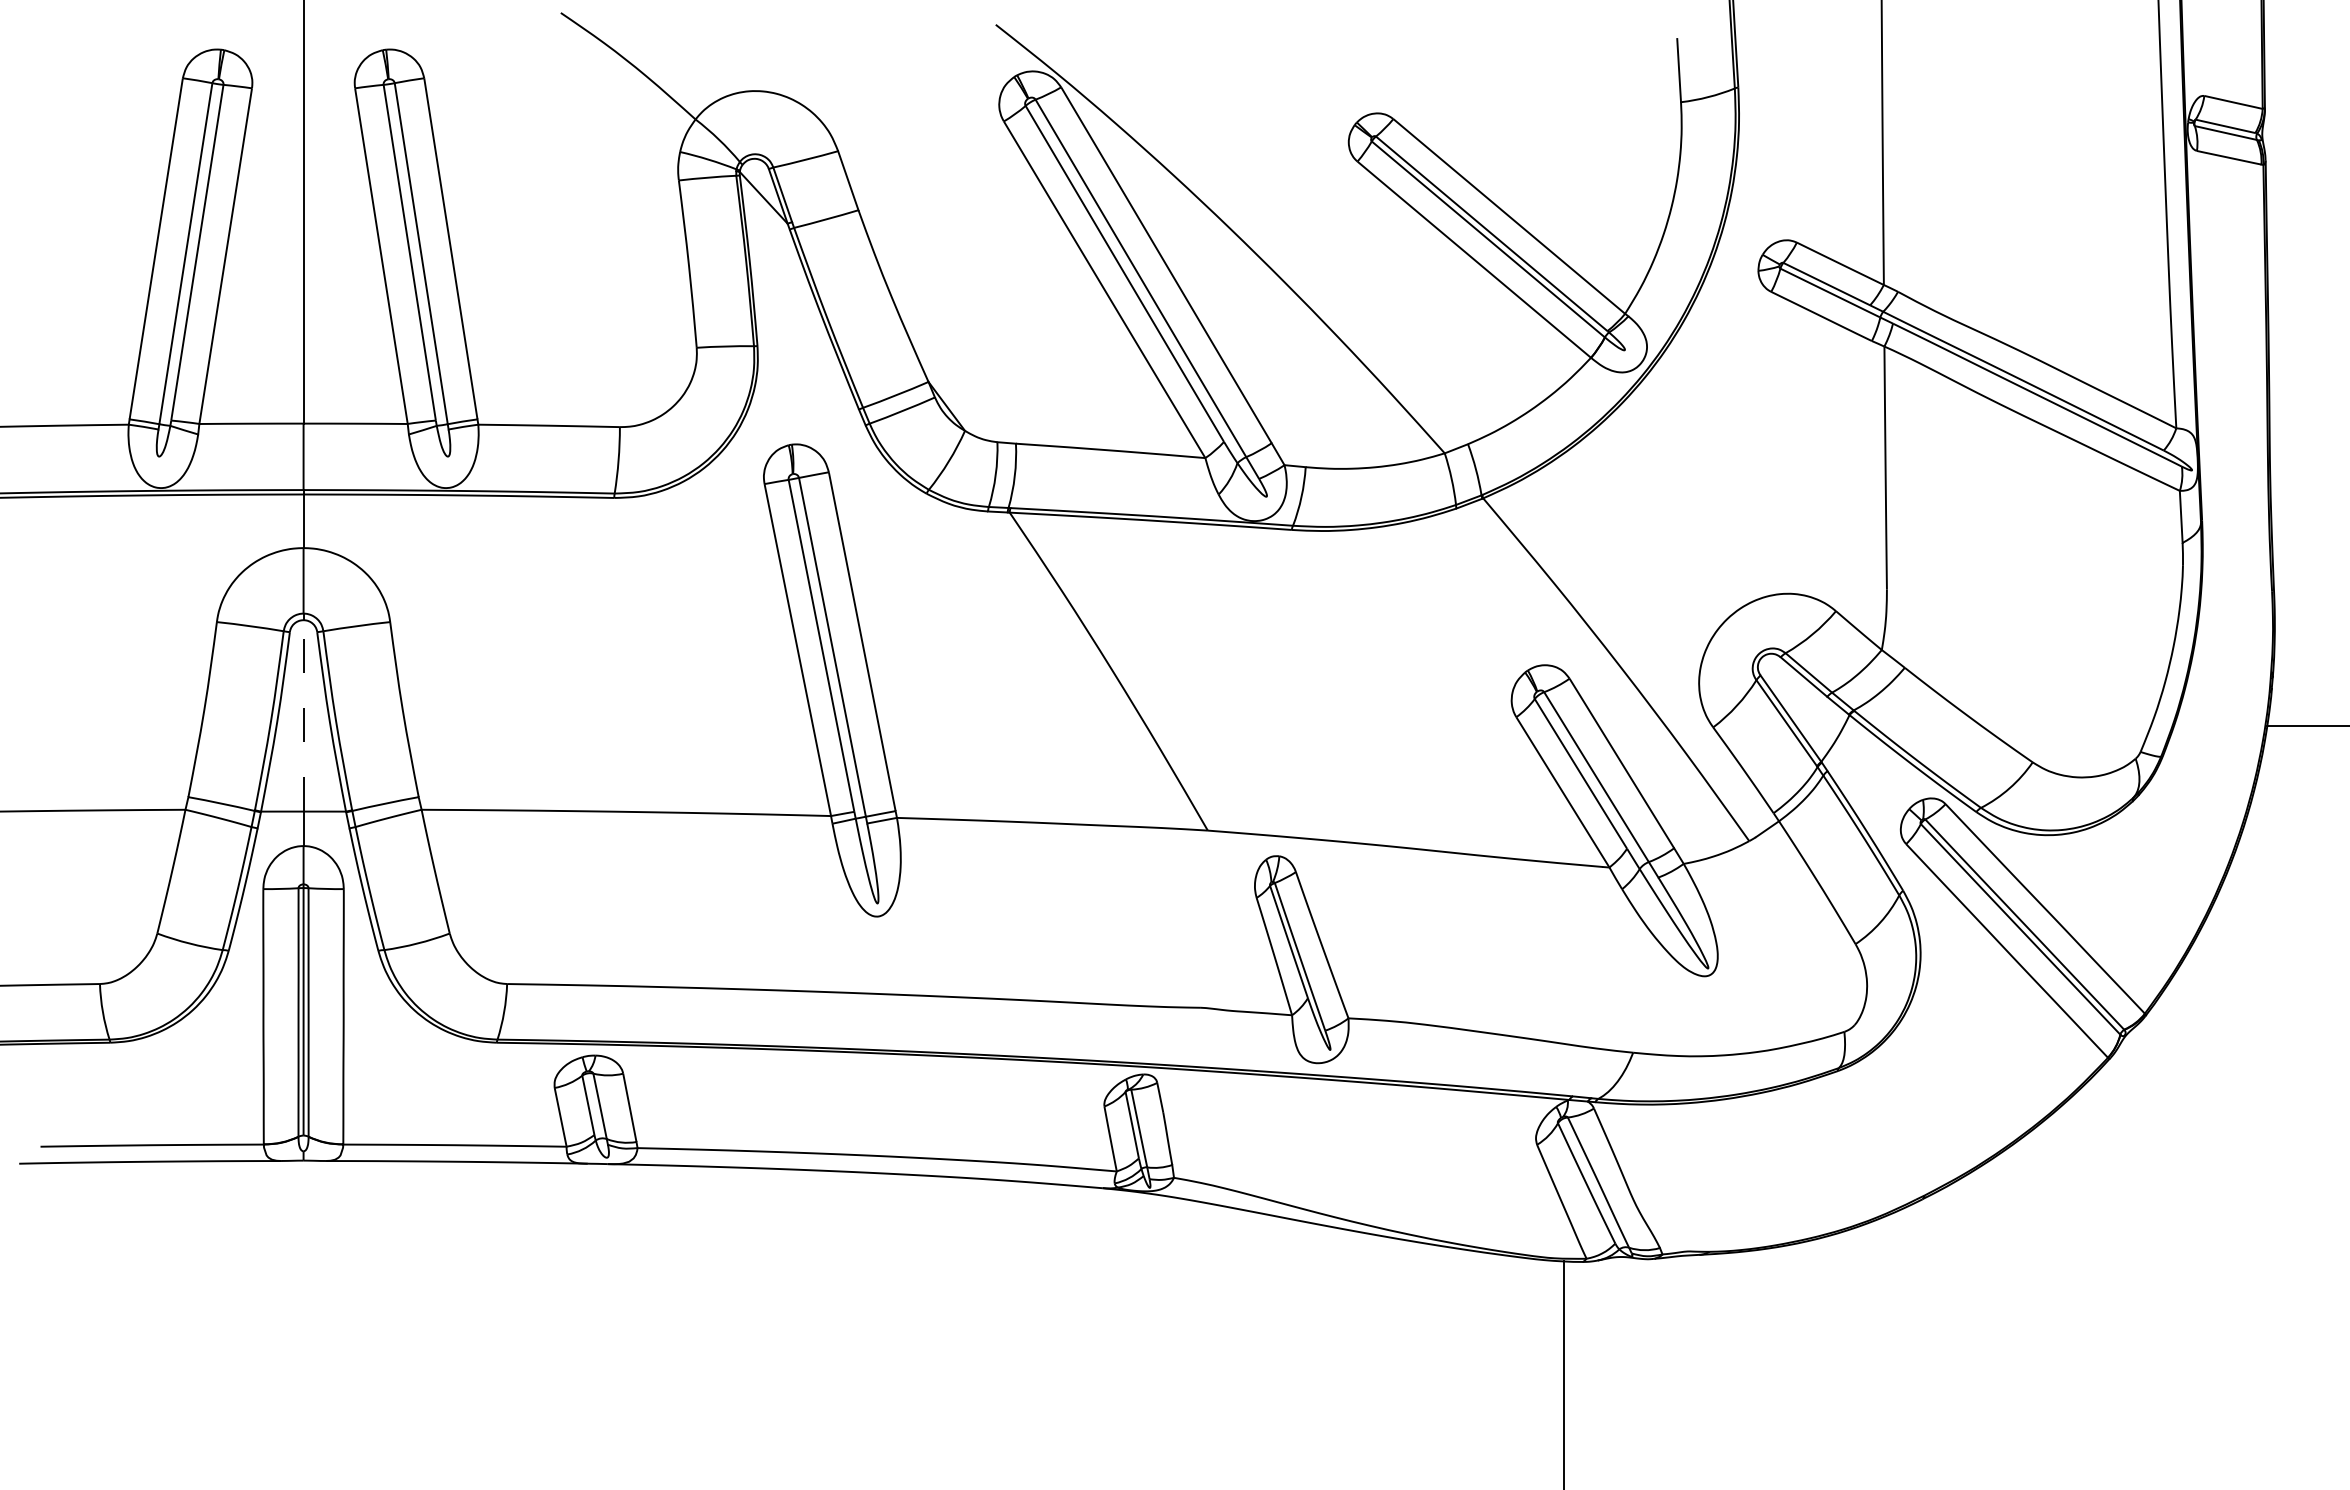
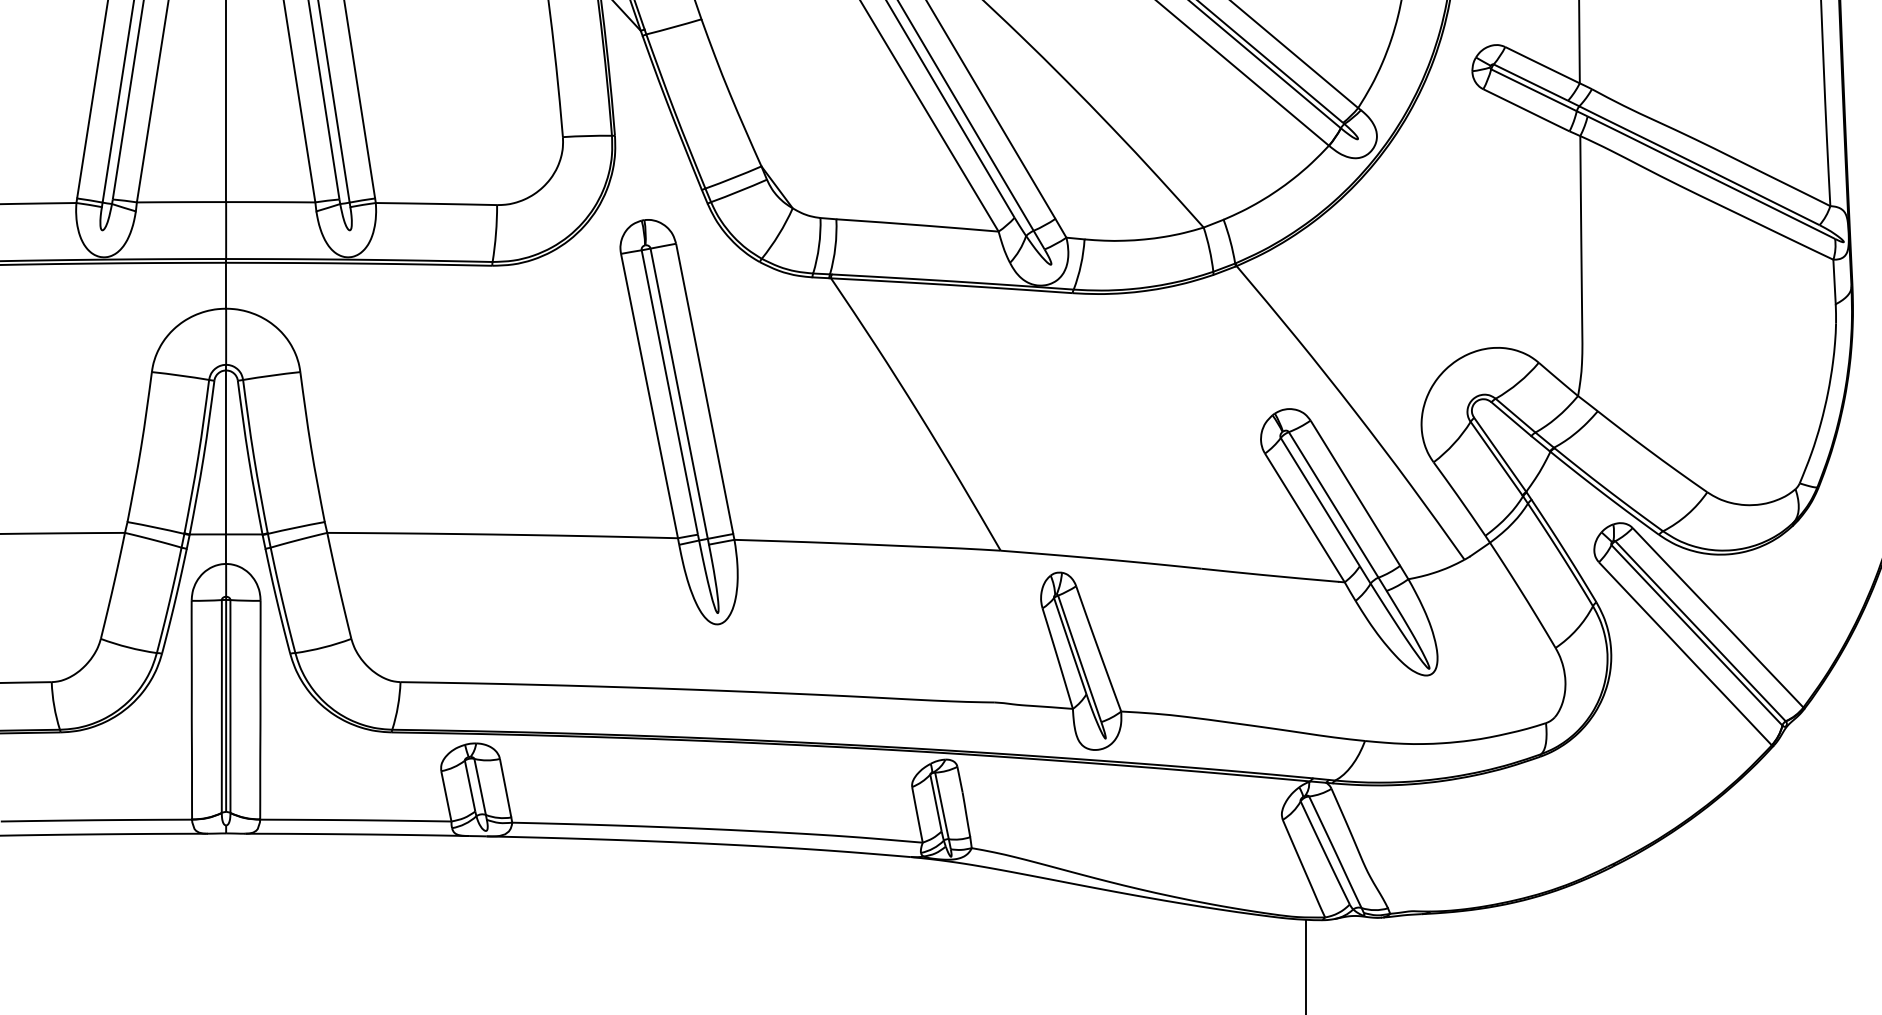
line: (303, 715) -> (226, 452), dashed -> solid

